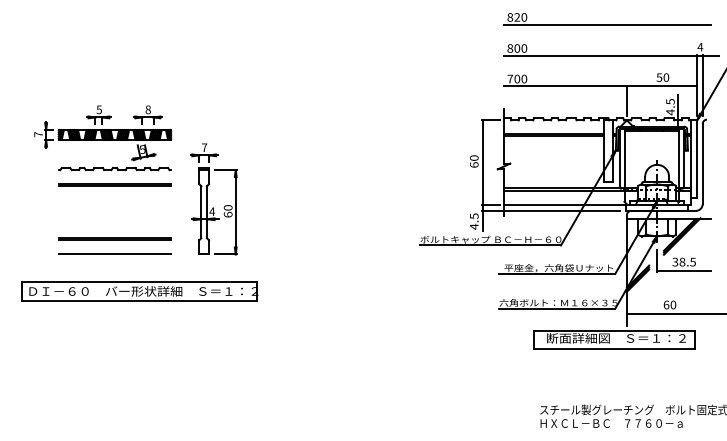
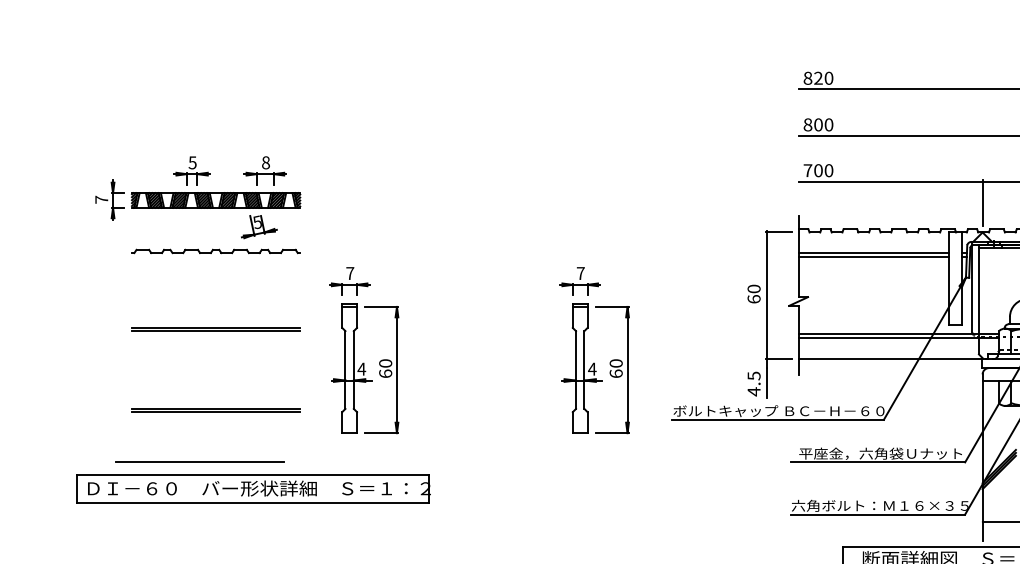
part: (103, 138) -> (198, 205), moved
part: (367, 199) -> (594, 350), added
line: (550, 210) -> (868, 367), removed
line: (114, 253) -> (198, 460), moved

